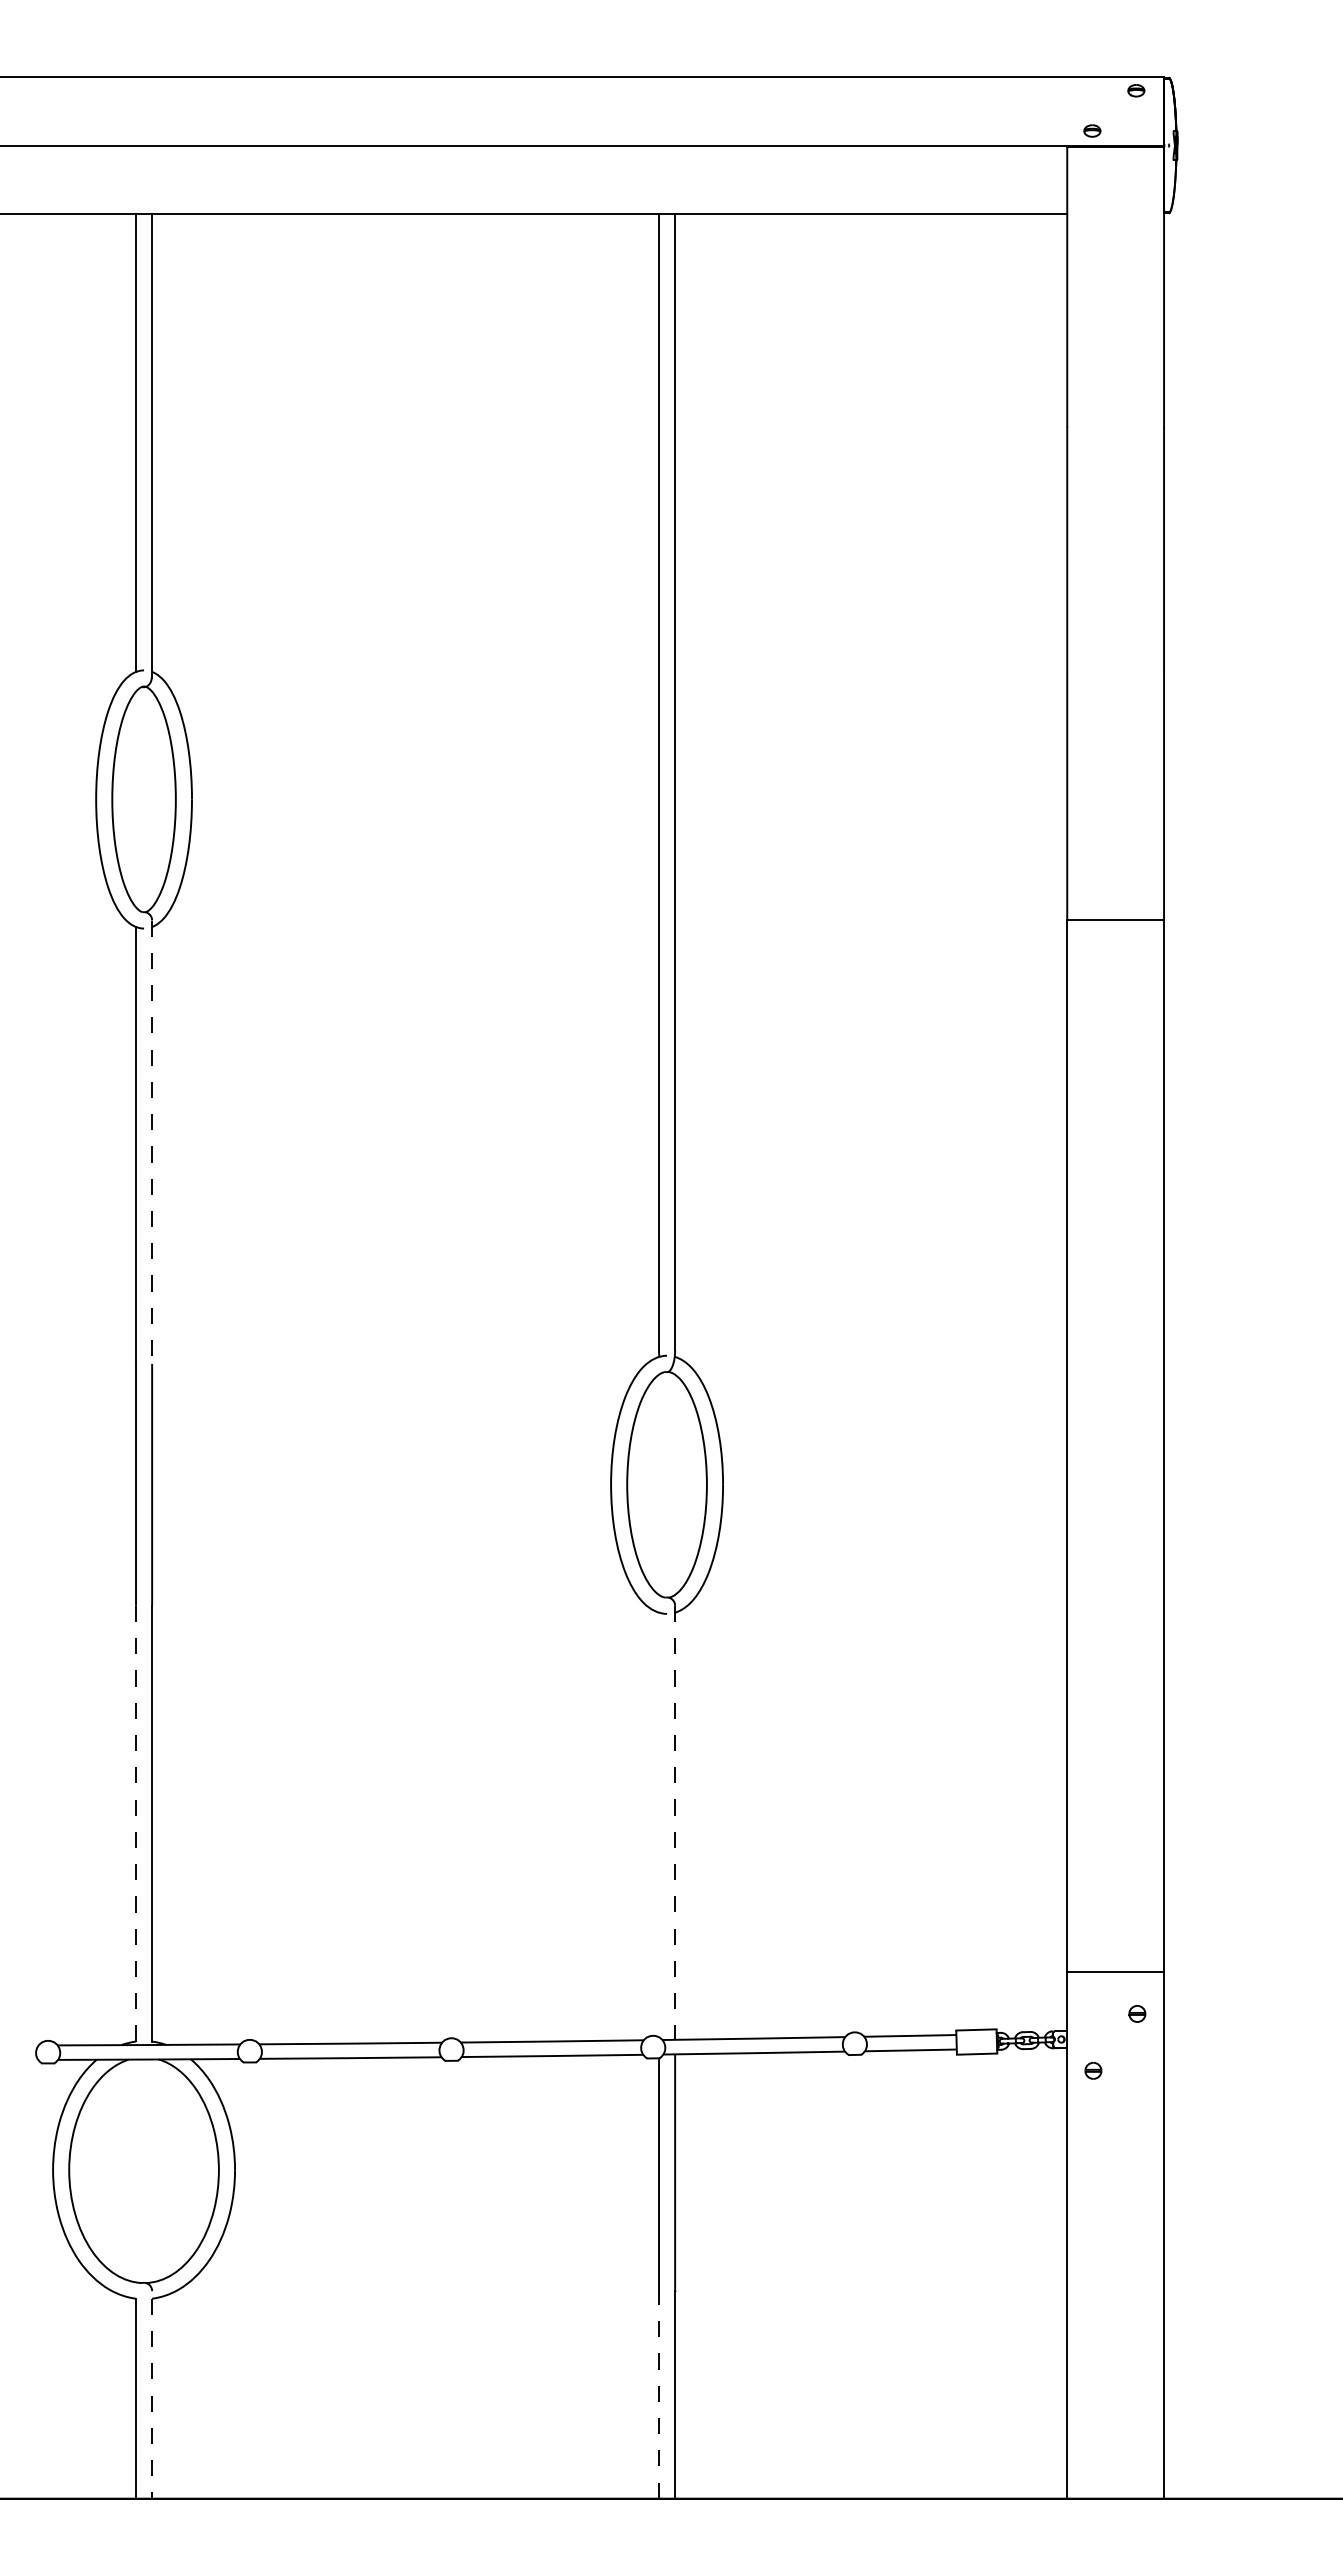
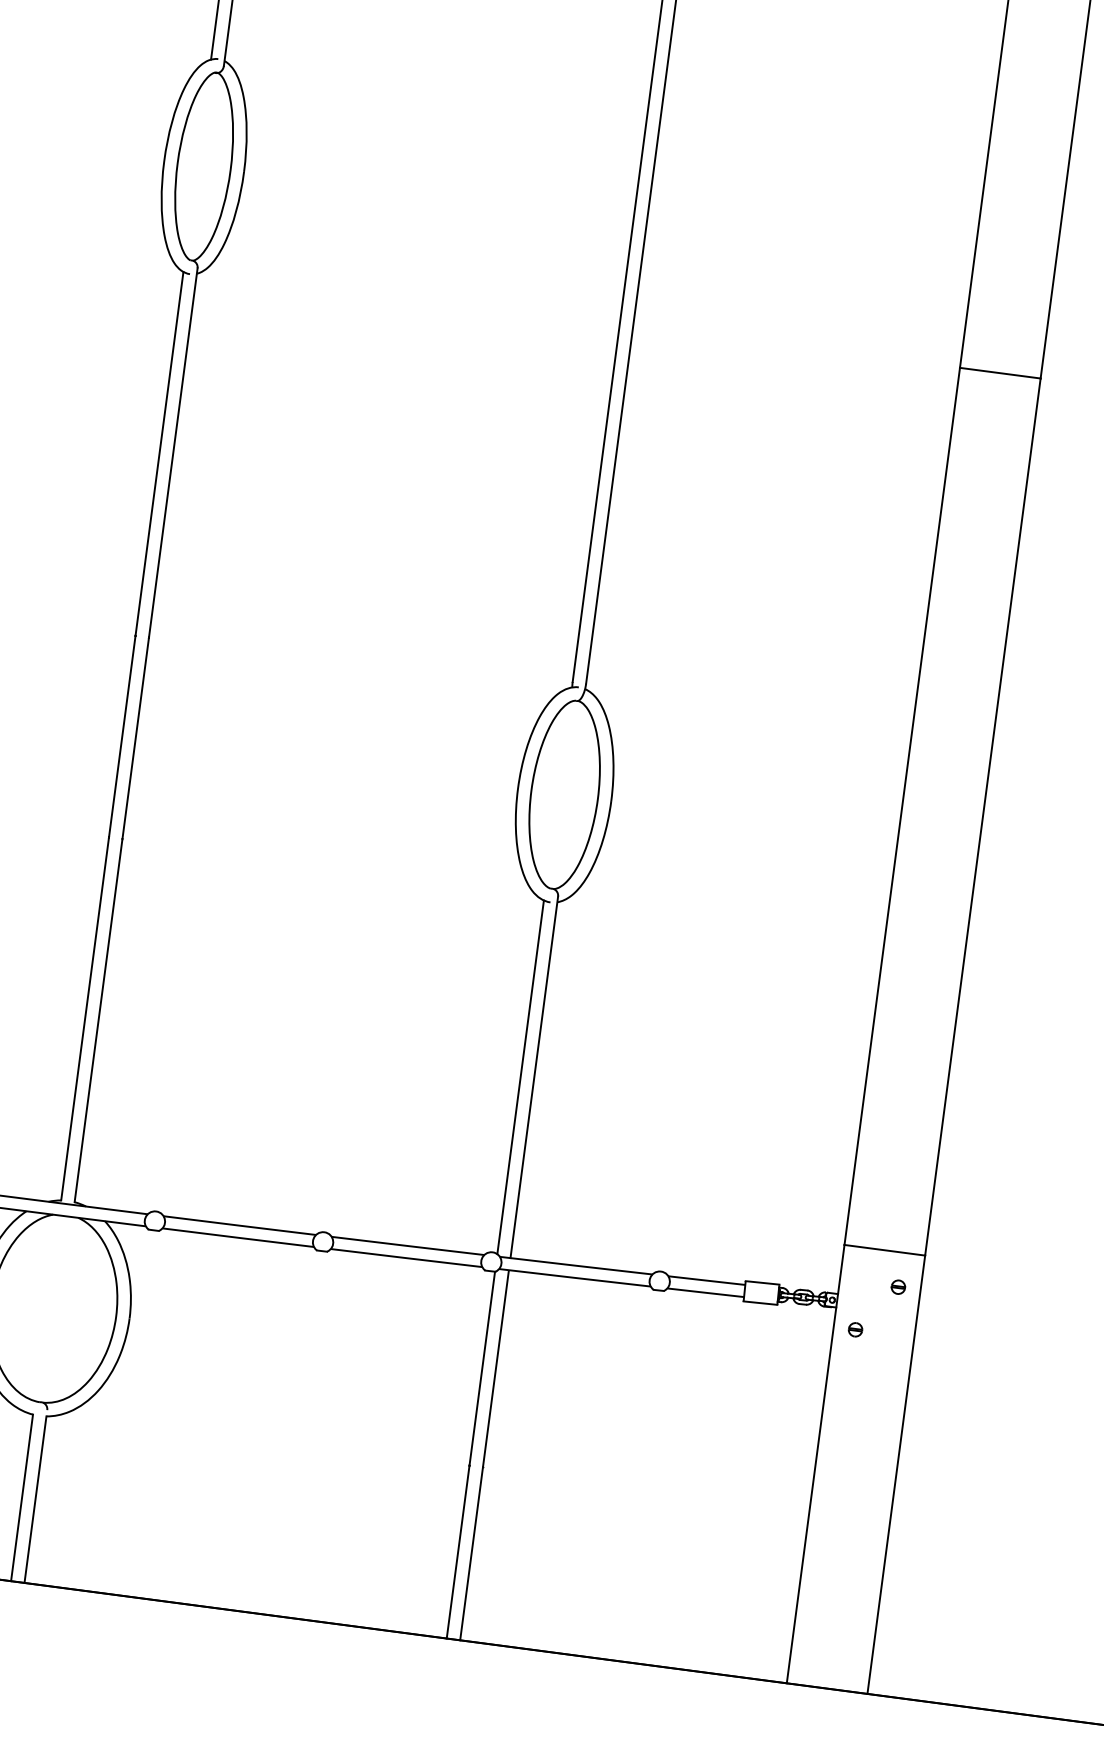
line: (152, 1142) -> (173, 453), dashed -> solid
line: (675, 1822) -> (534, 1077), dashed -> solid
line: (136, 1823) -> (85, 1018), dashed -> solid
line: (659, 1824) -> (521, 1077), added
line: (659, 2395) -> (458, 1552), dashed -> solid
line: (152, 2398) -> (35, 1499), dashed -> solid

